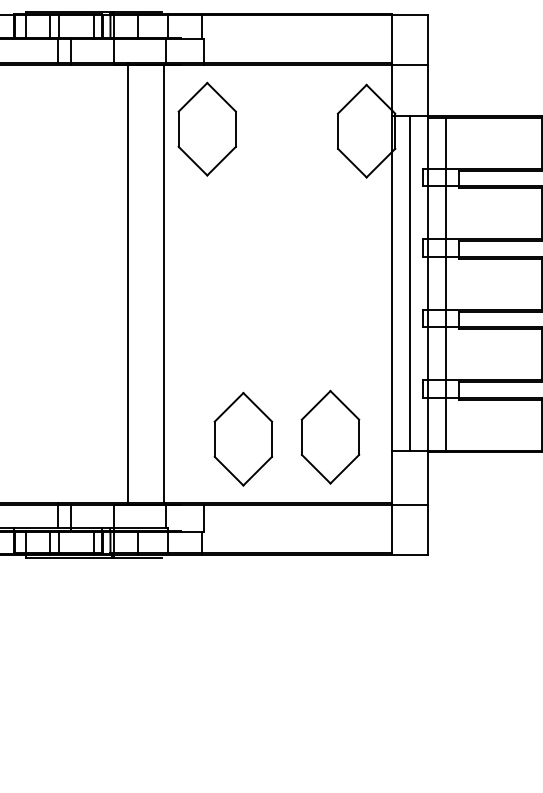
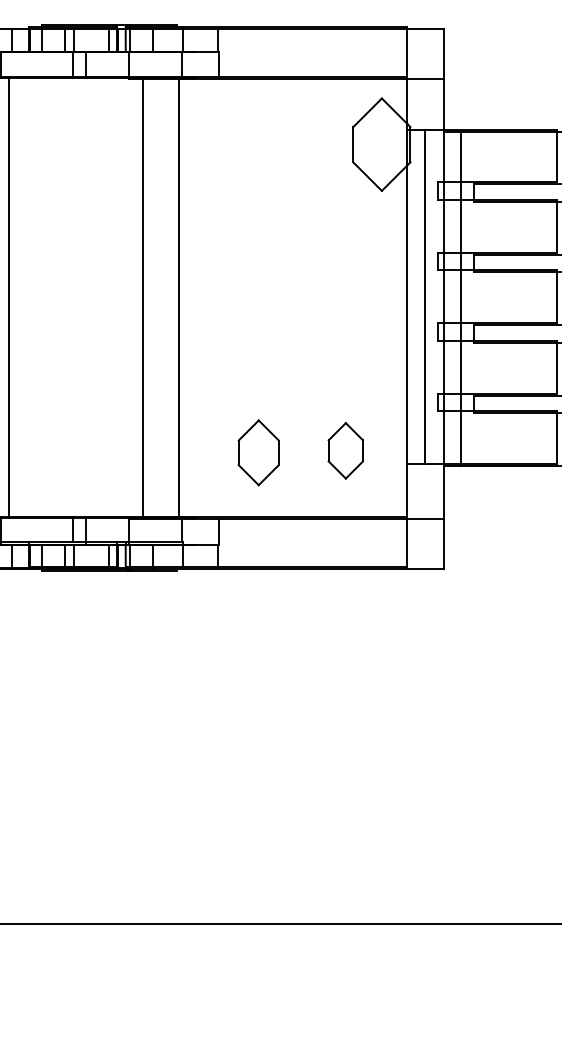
part: (207, 129) -> (222, 142), removed
part: (330, 437) -> (345, 450), size x0.6
part: (243, 439) -> (258, 452), size x0.7

